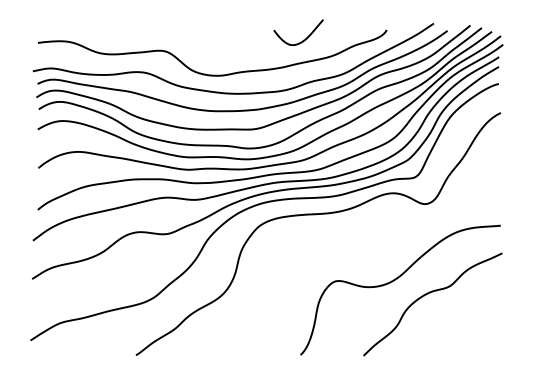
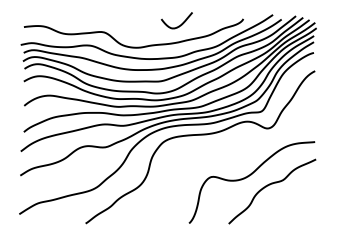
curve: (301, 40) -> (178, 25), moved

